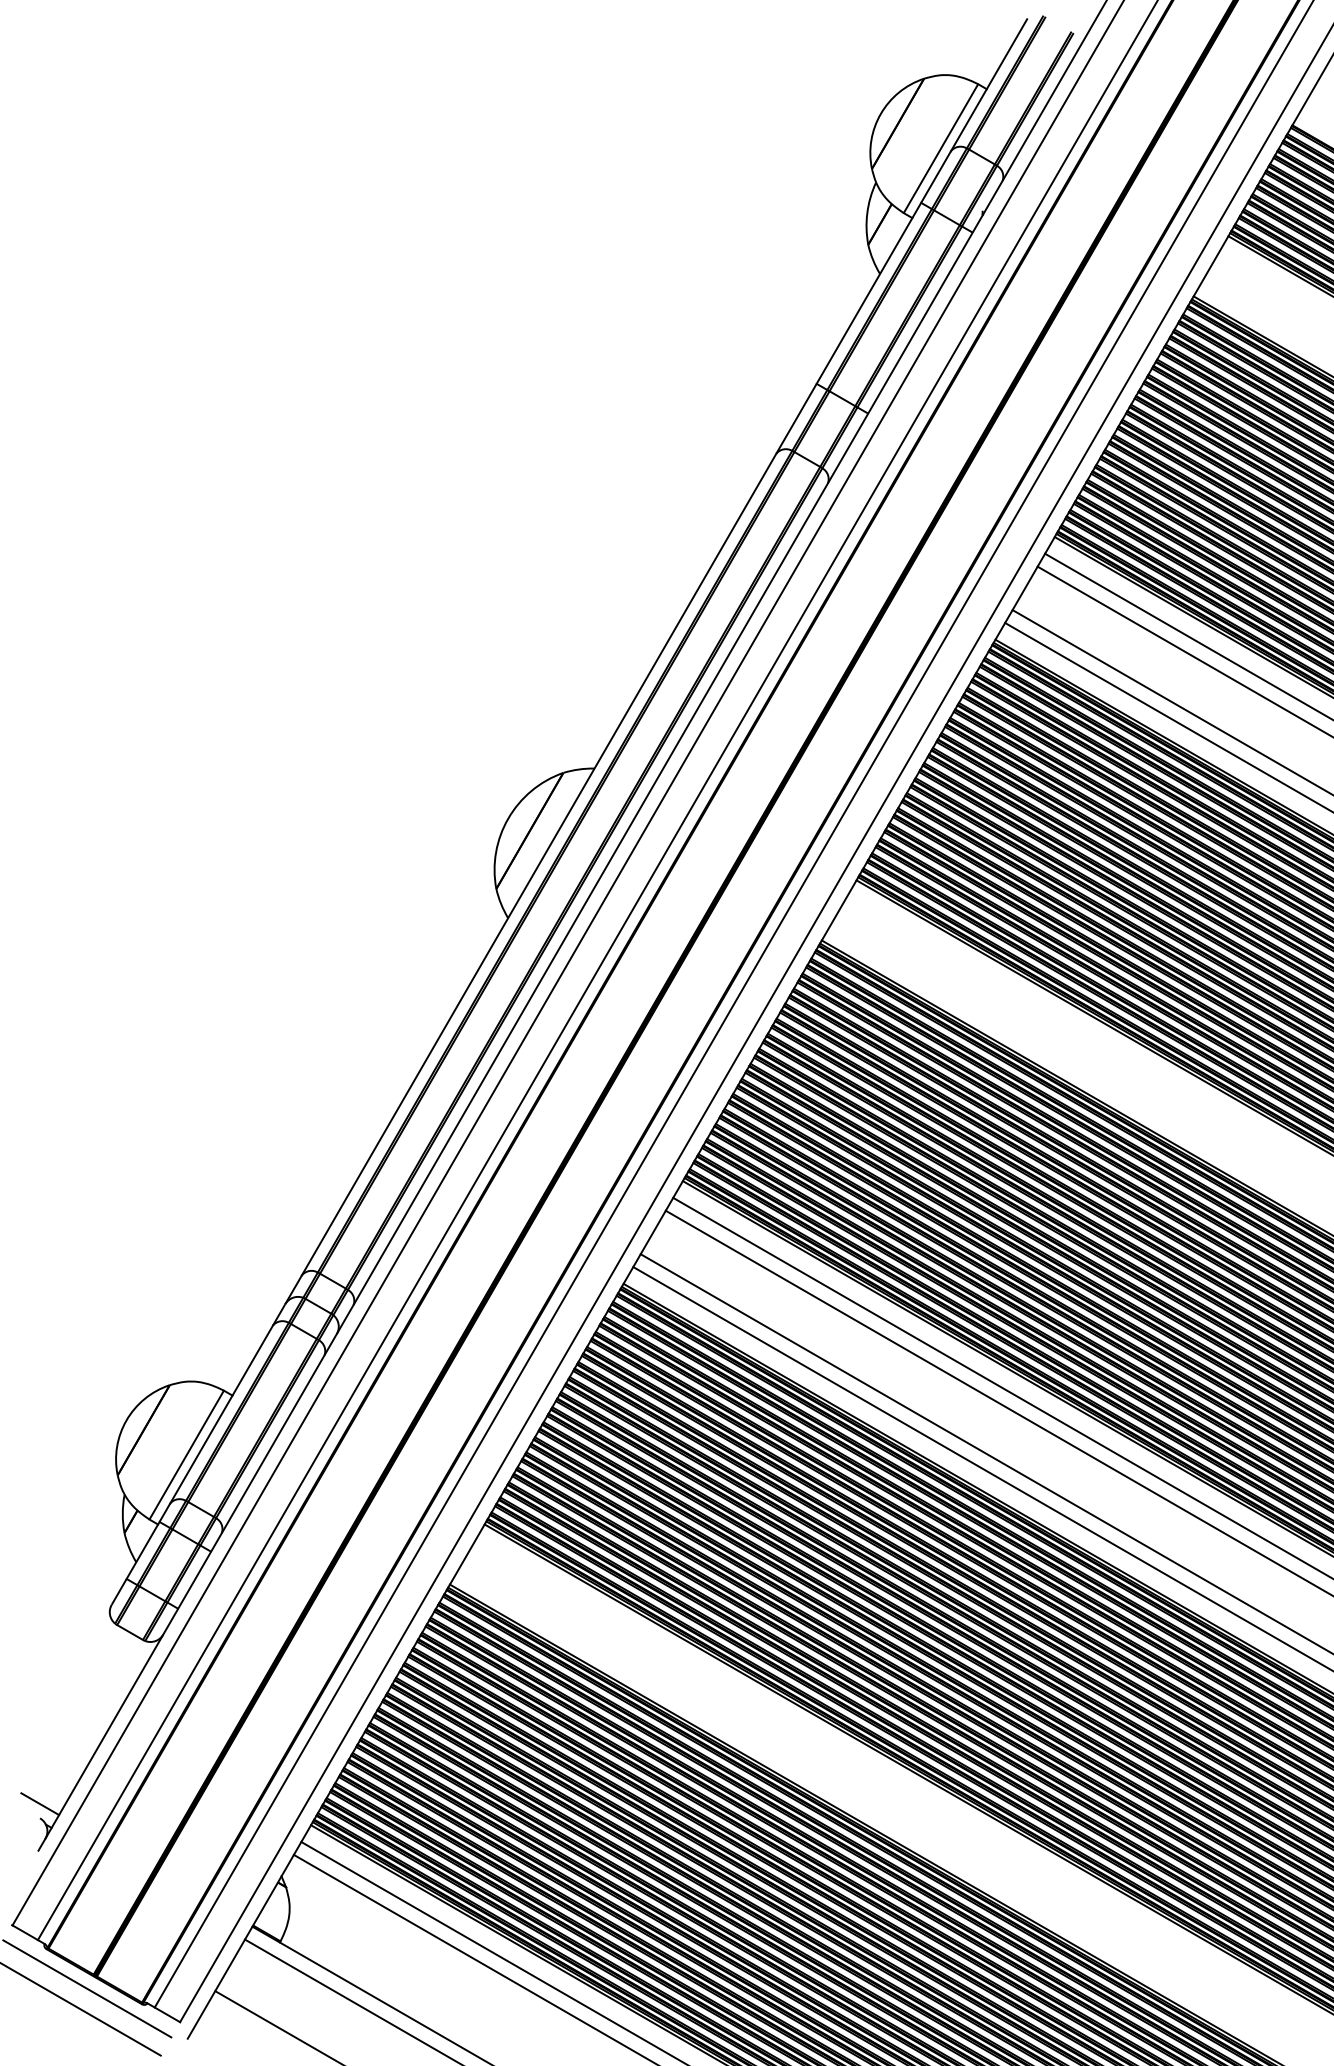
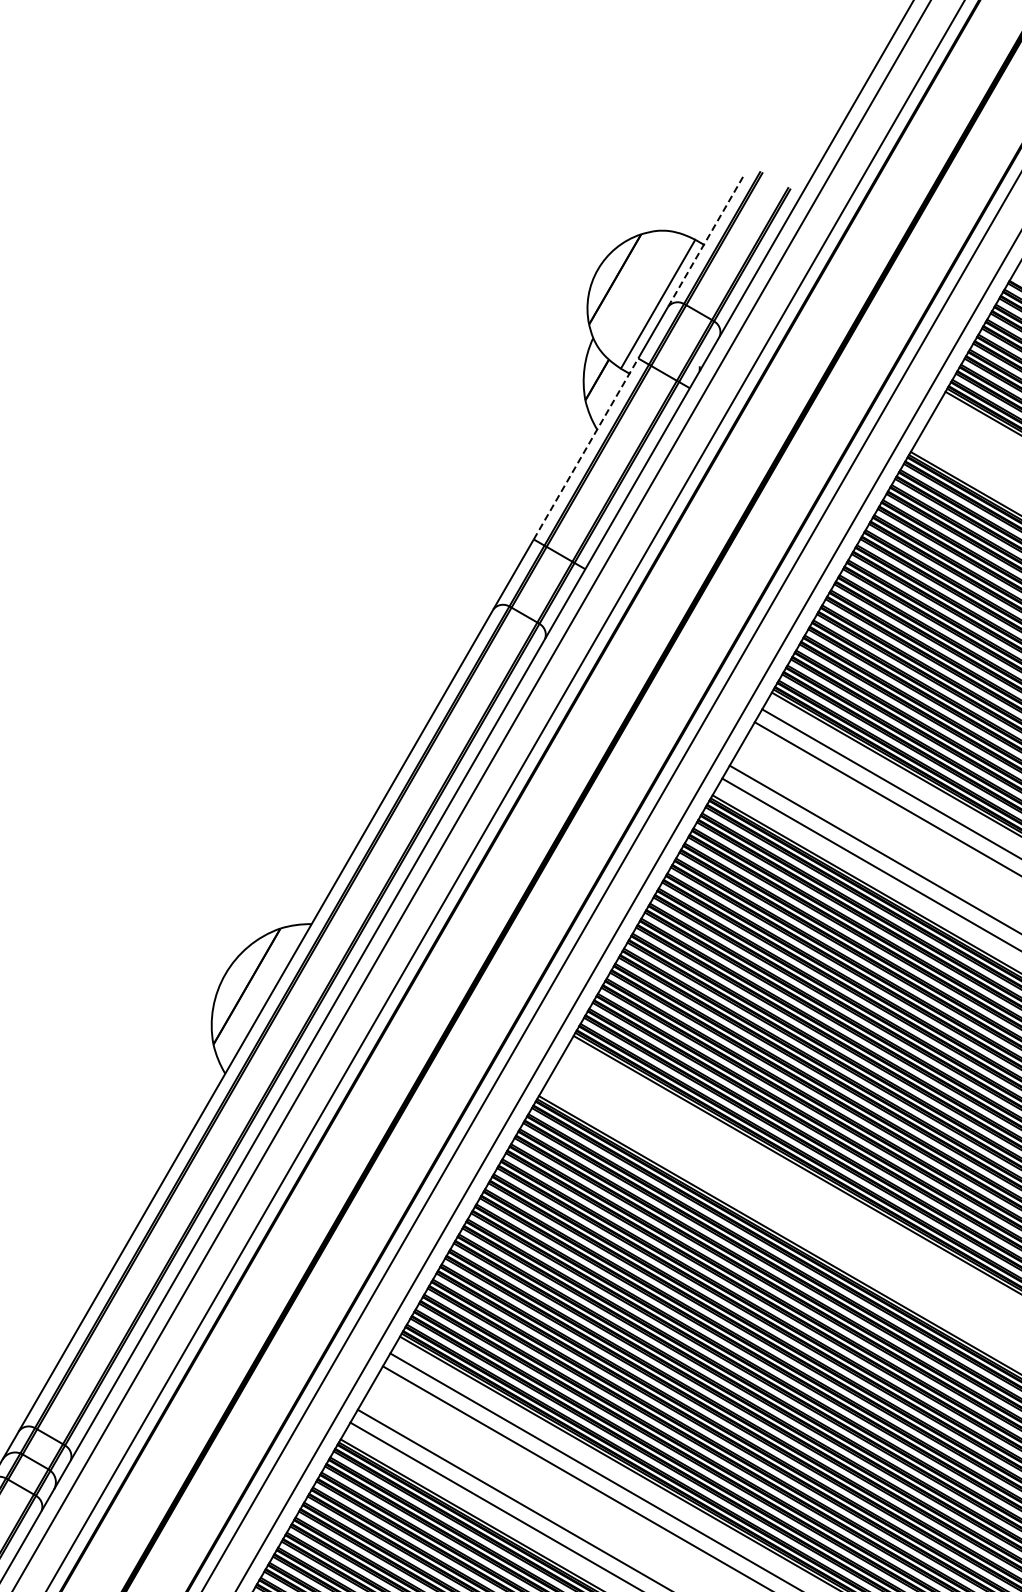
line: (989, 84) -> (706, 240), solid -> dashed
line: (869, 292) -> (586, 448), solid -> dashed

